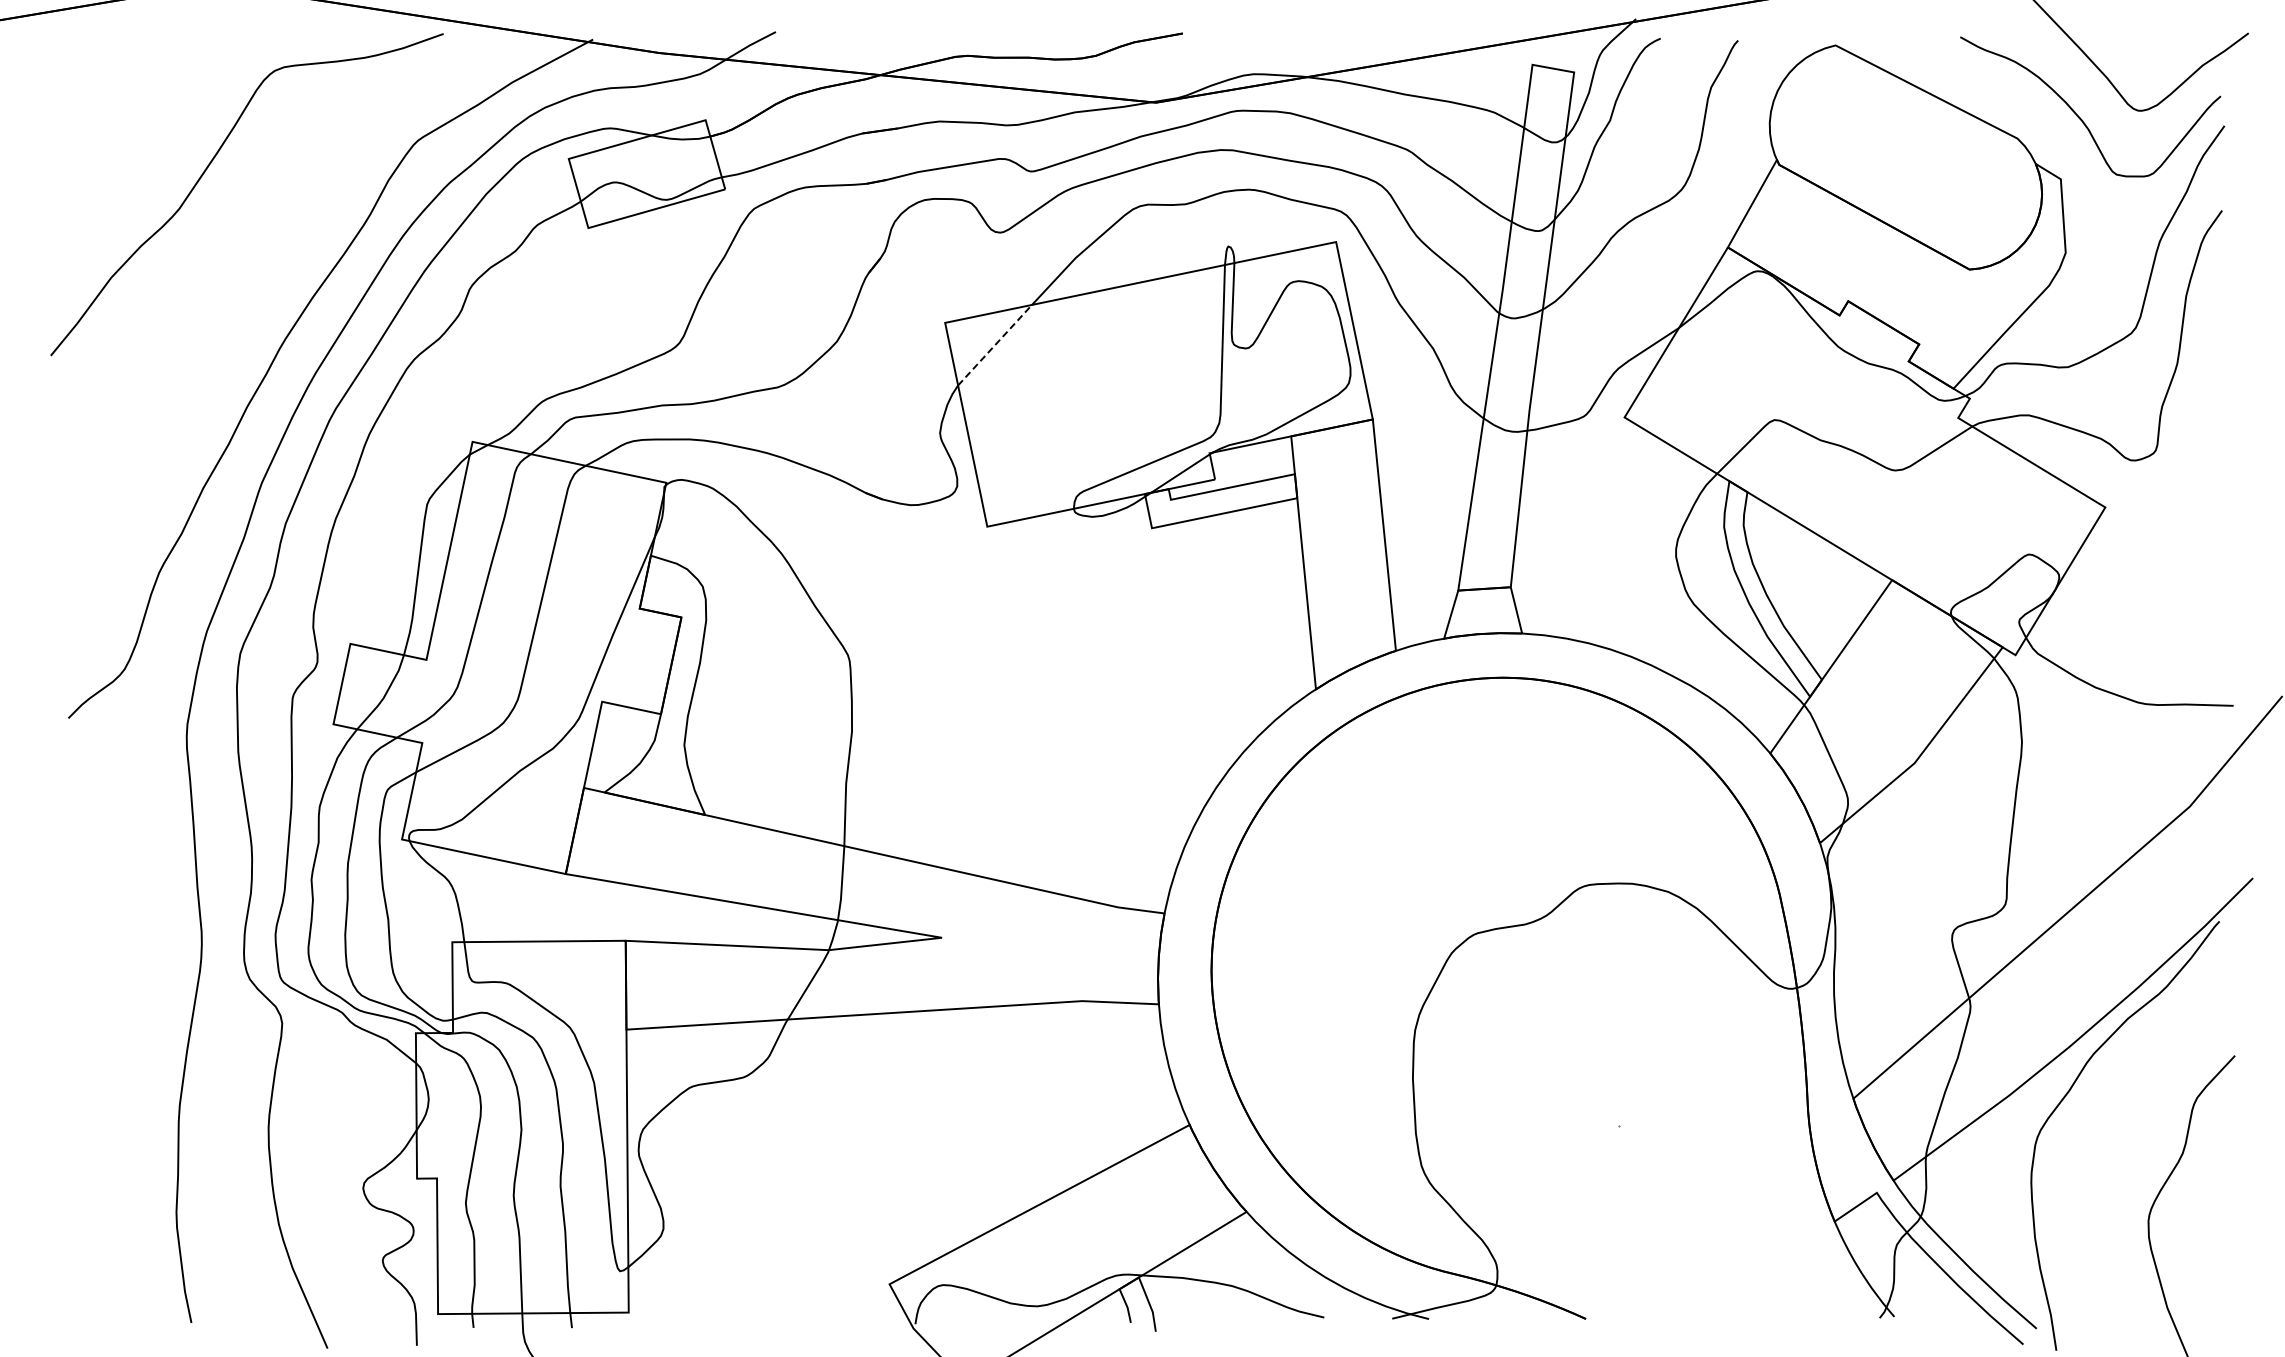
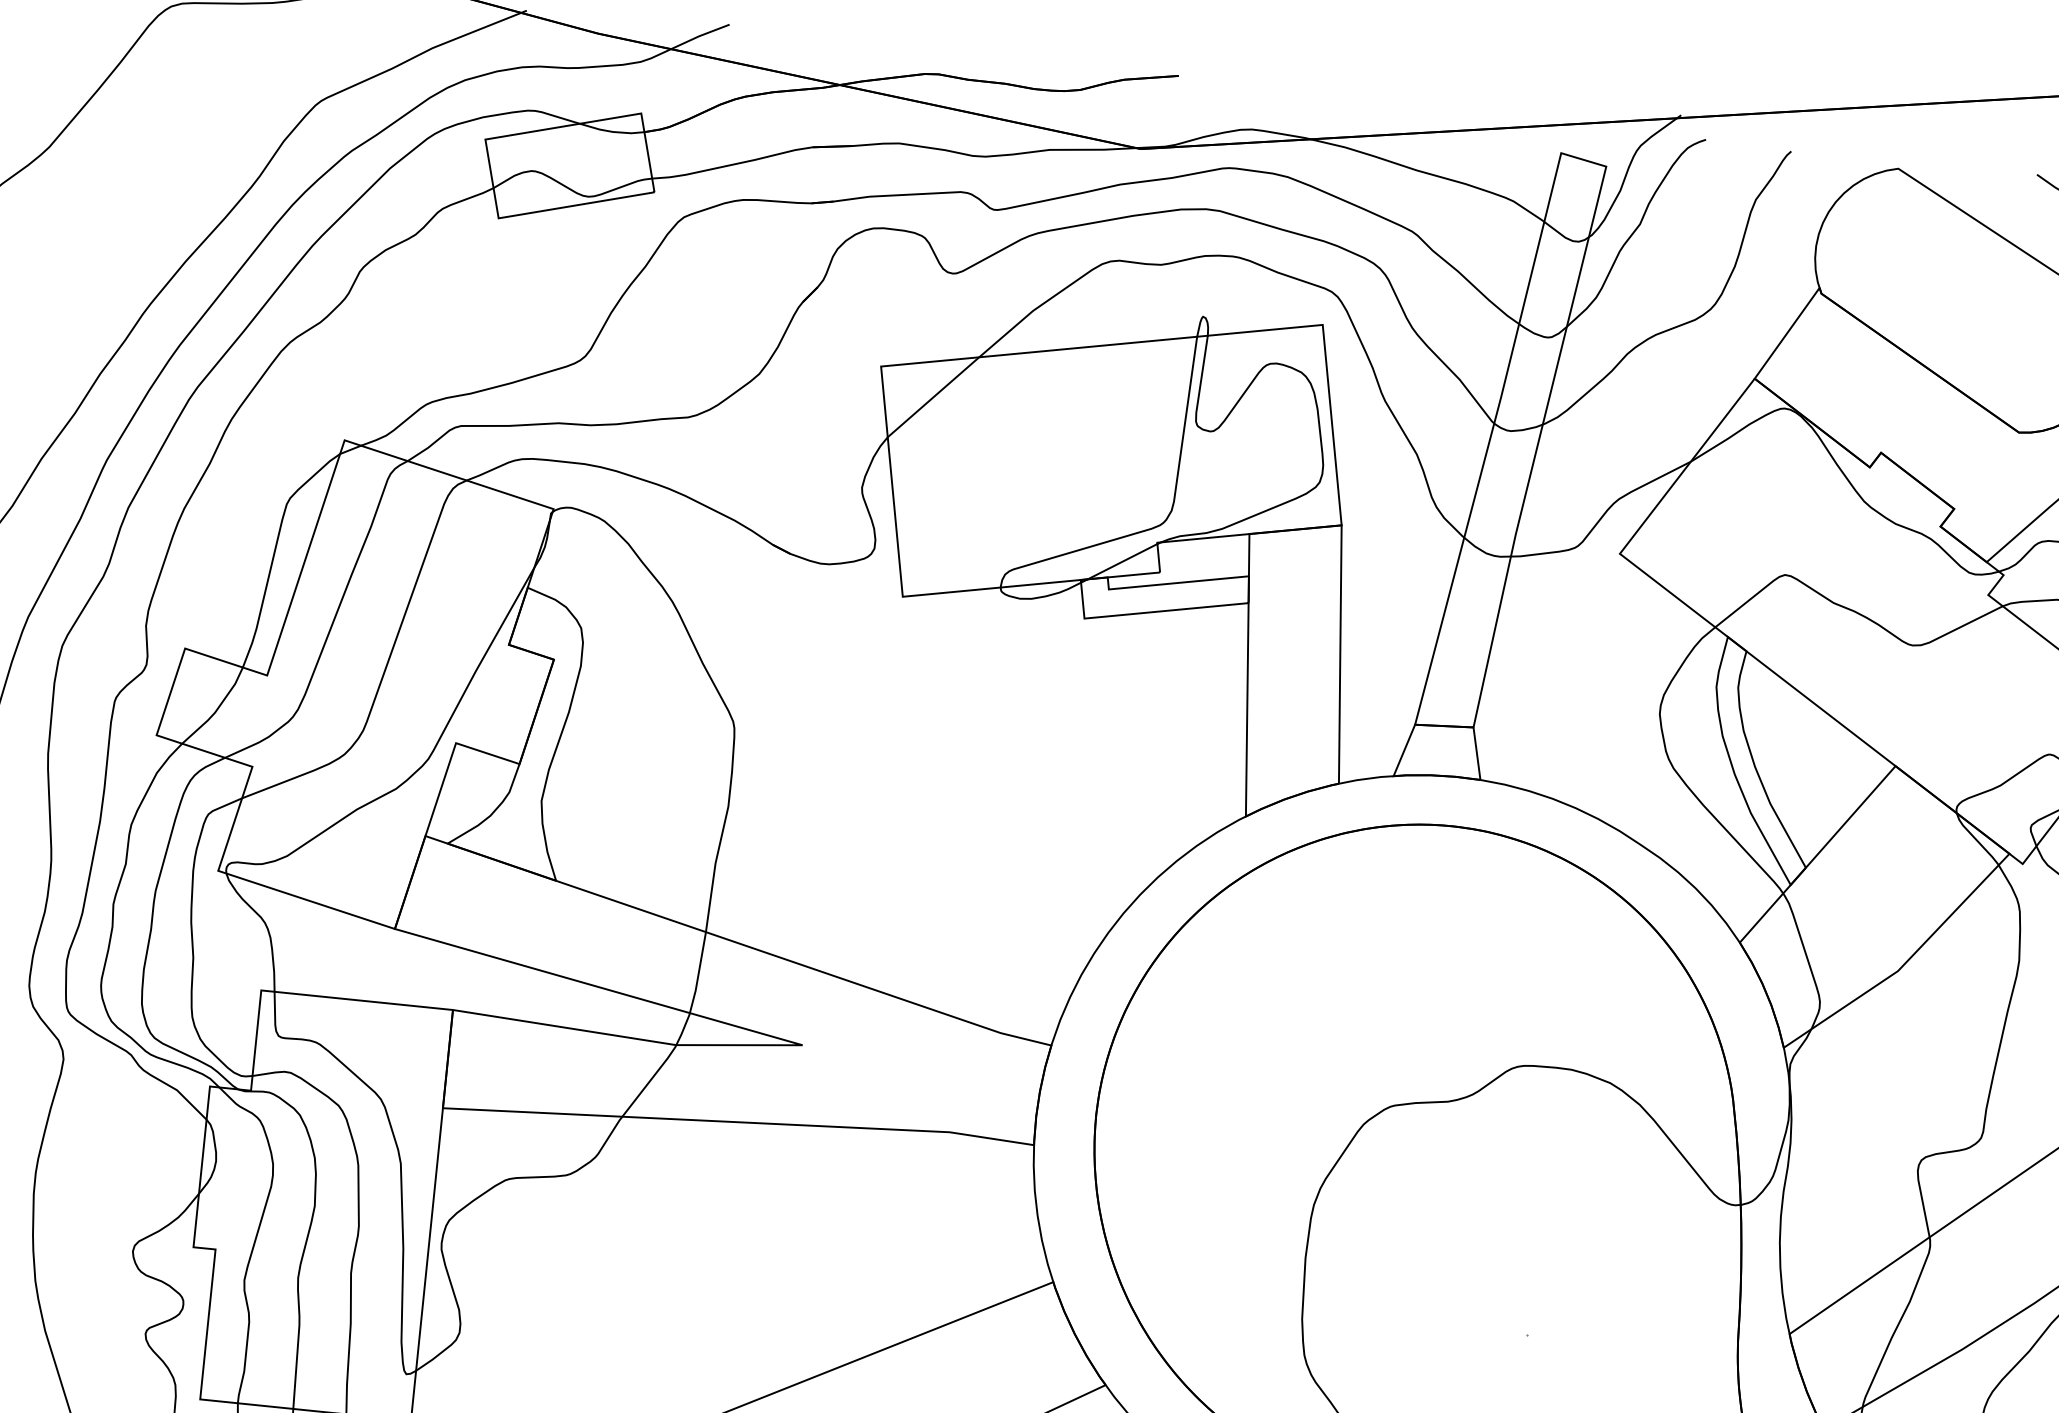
line: (995, 345) -> (933, 397), dashed -> solid

